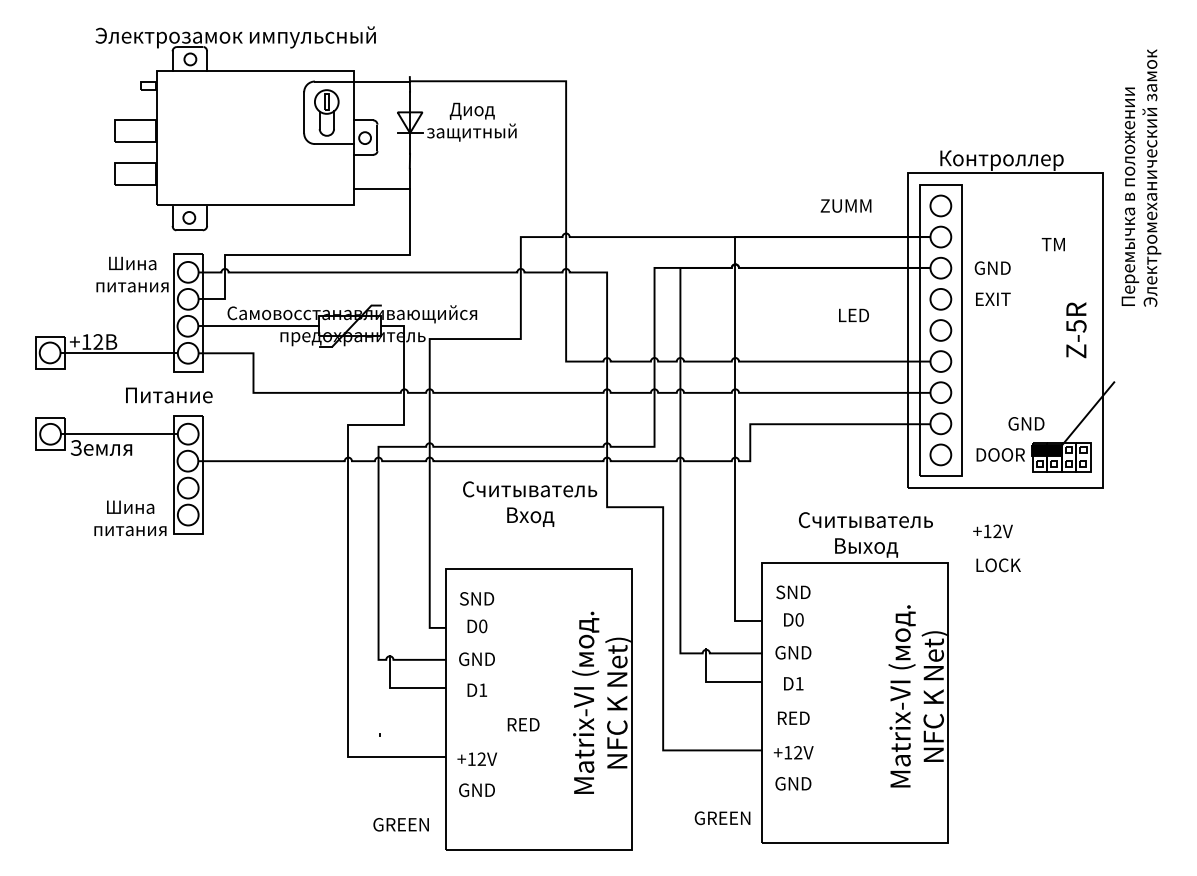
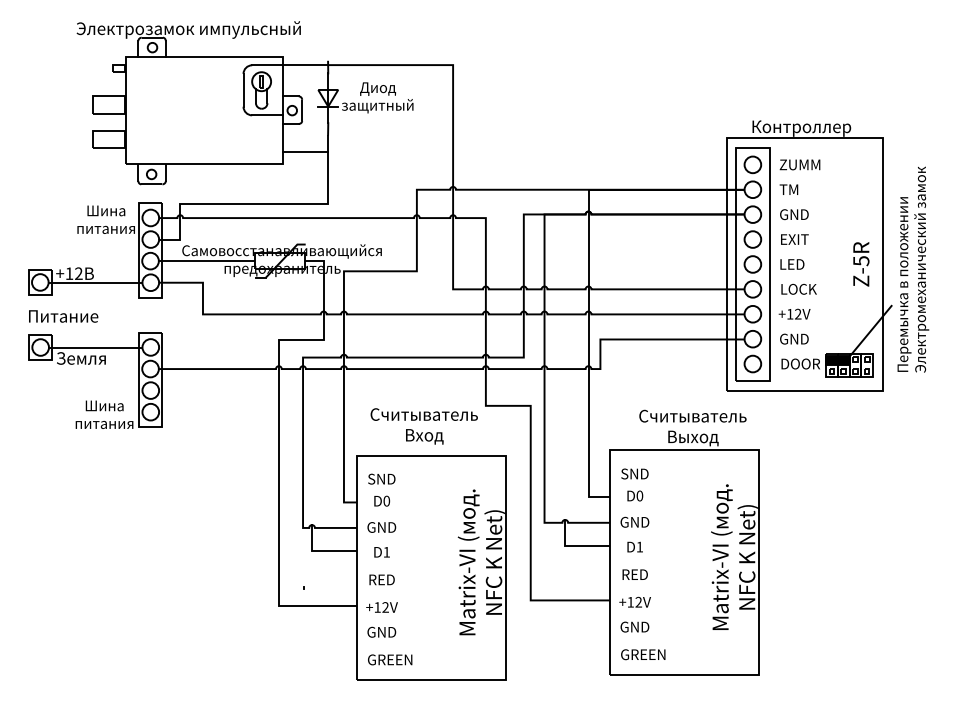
text: (1141, 178) -> (913, 269), moved
text: (845, 205) -> (799, 164), moved
text: (1052, 244) -> (788, 189), moved
text: (854, 315) -> (792, 264), moved
text: (169, 395) -> (63, 316), moved
text: (1026, 423) -> (794, 338), moved
text: (529, 504) -> (423, 426), moved
text: (992, 530) -> (794, 313), moved
text: (997, 564) -> (798, 288), moved
text: (522, 724) -> (381, 579), moved
text: (722, 818) -> (643, 654), moved
text: (401, 824) -> (390, 659), moved

